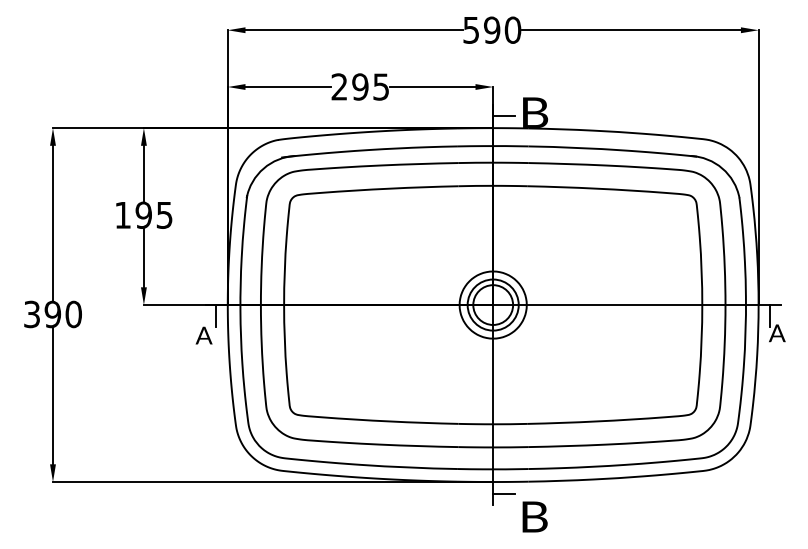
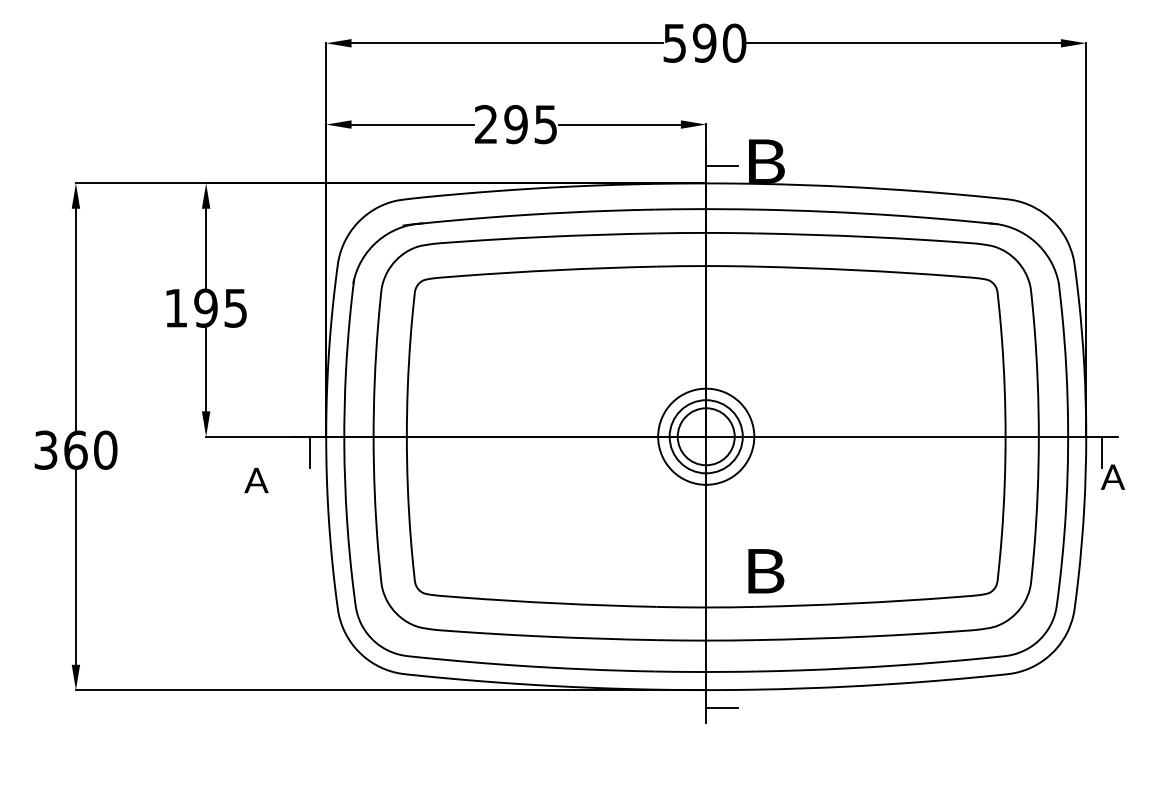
text: (52, 314) -> (75, 450), 390 -> 360
text: (203, 335) -> (255, 480), moved
text: (534, 516) -> (765, 570), moved

